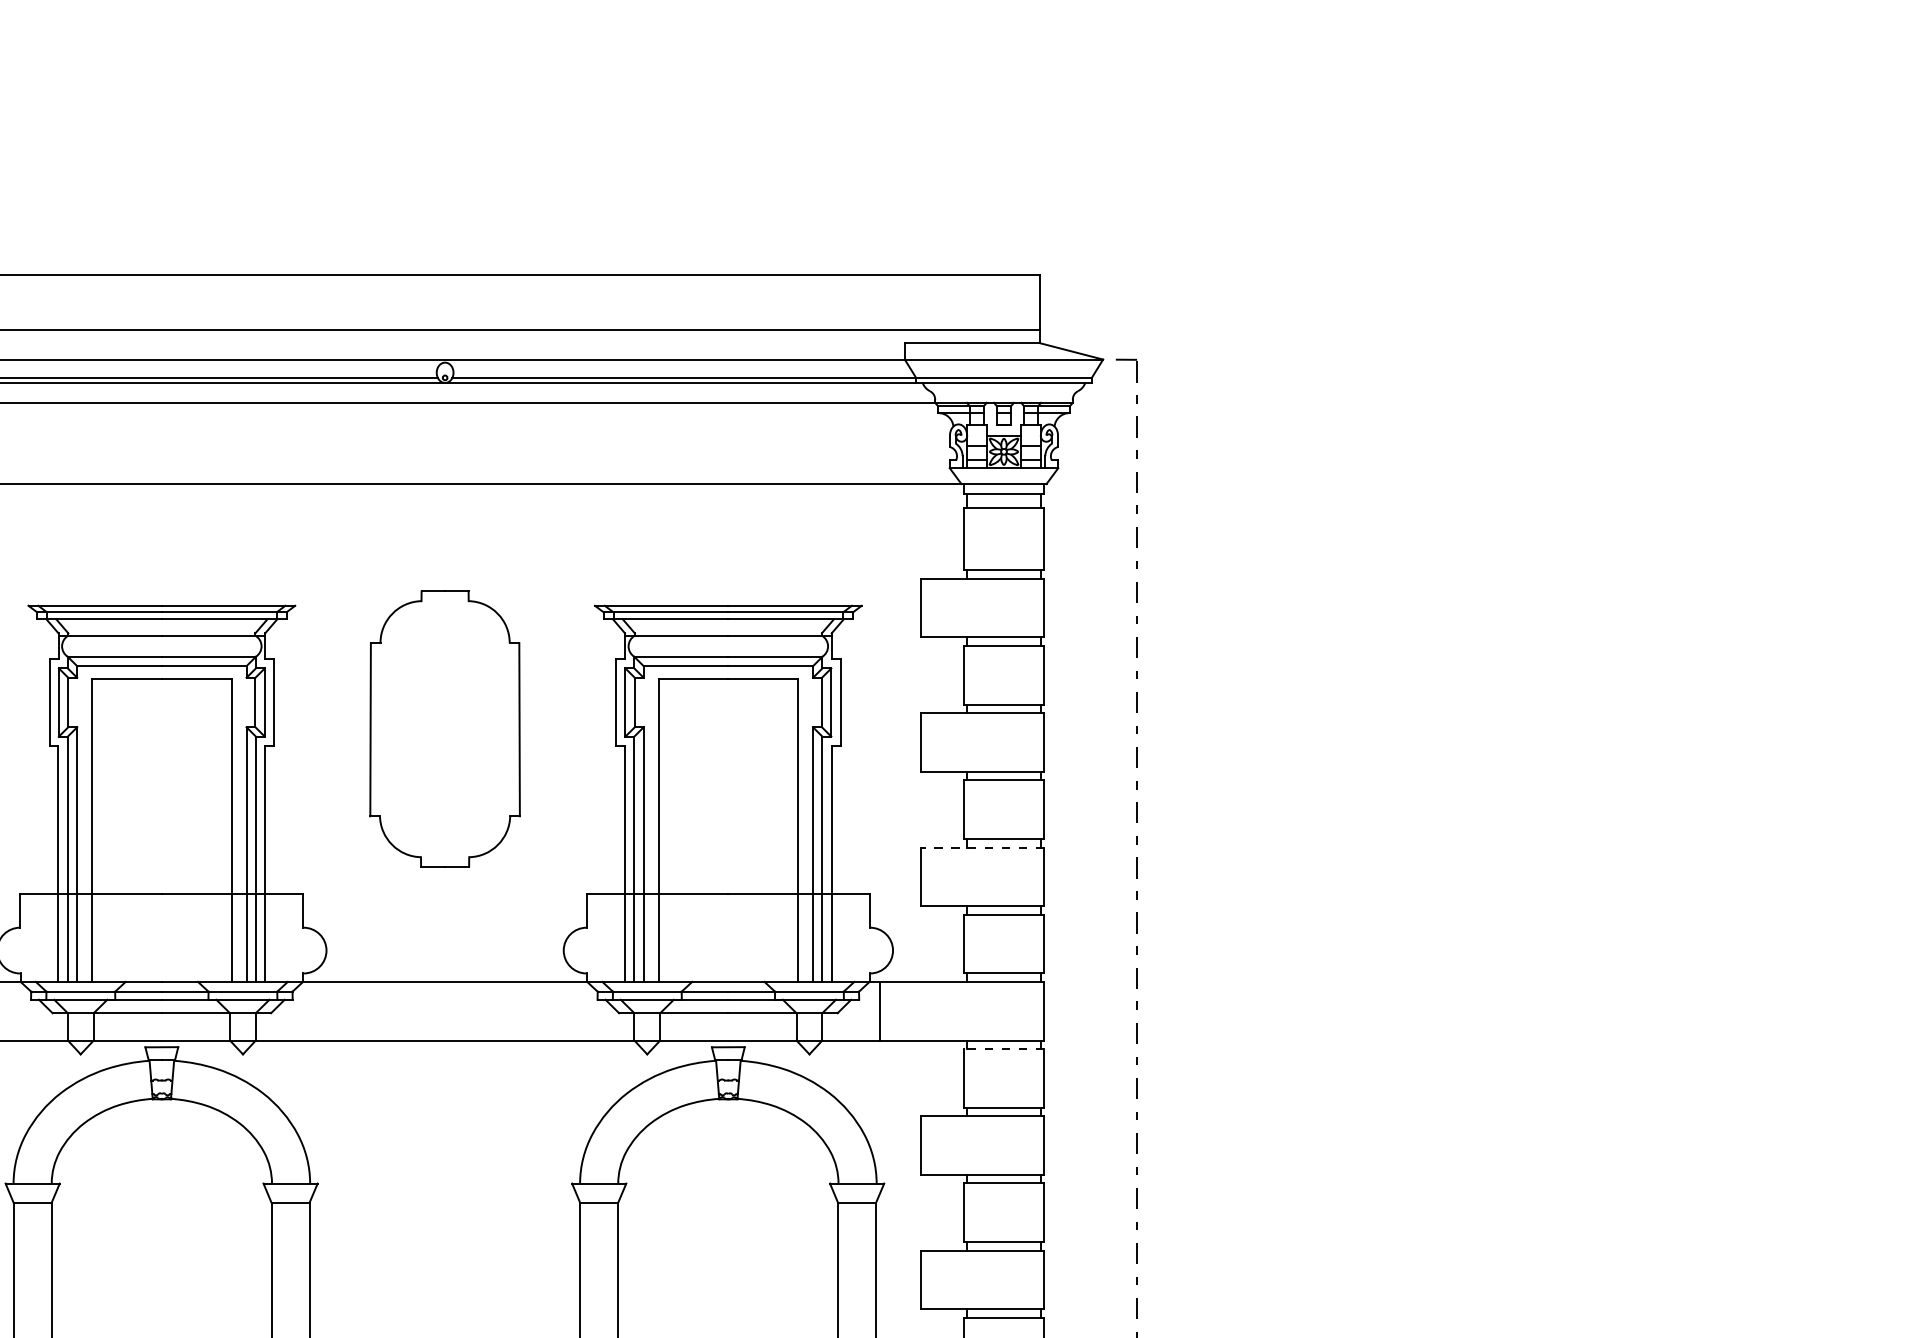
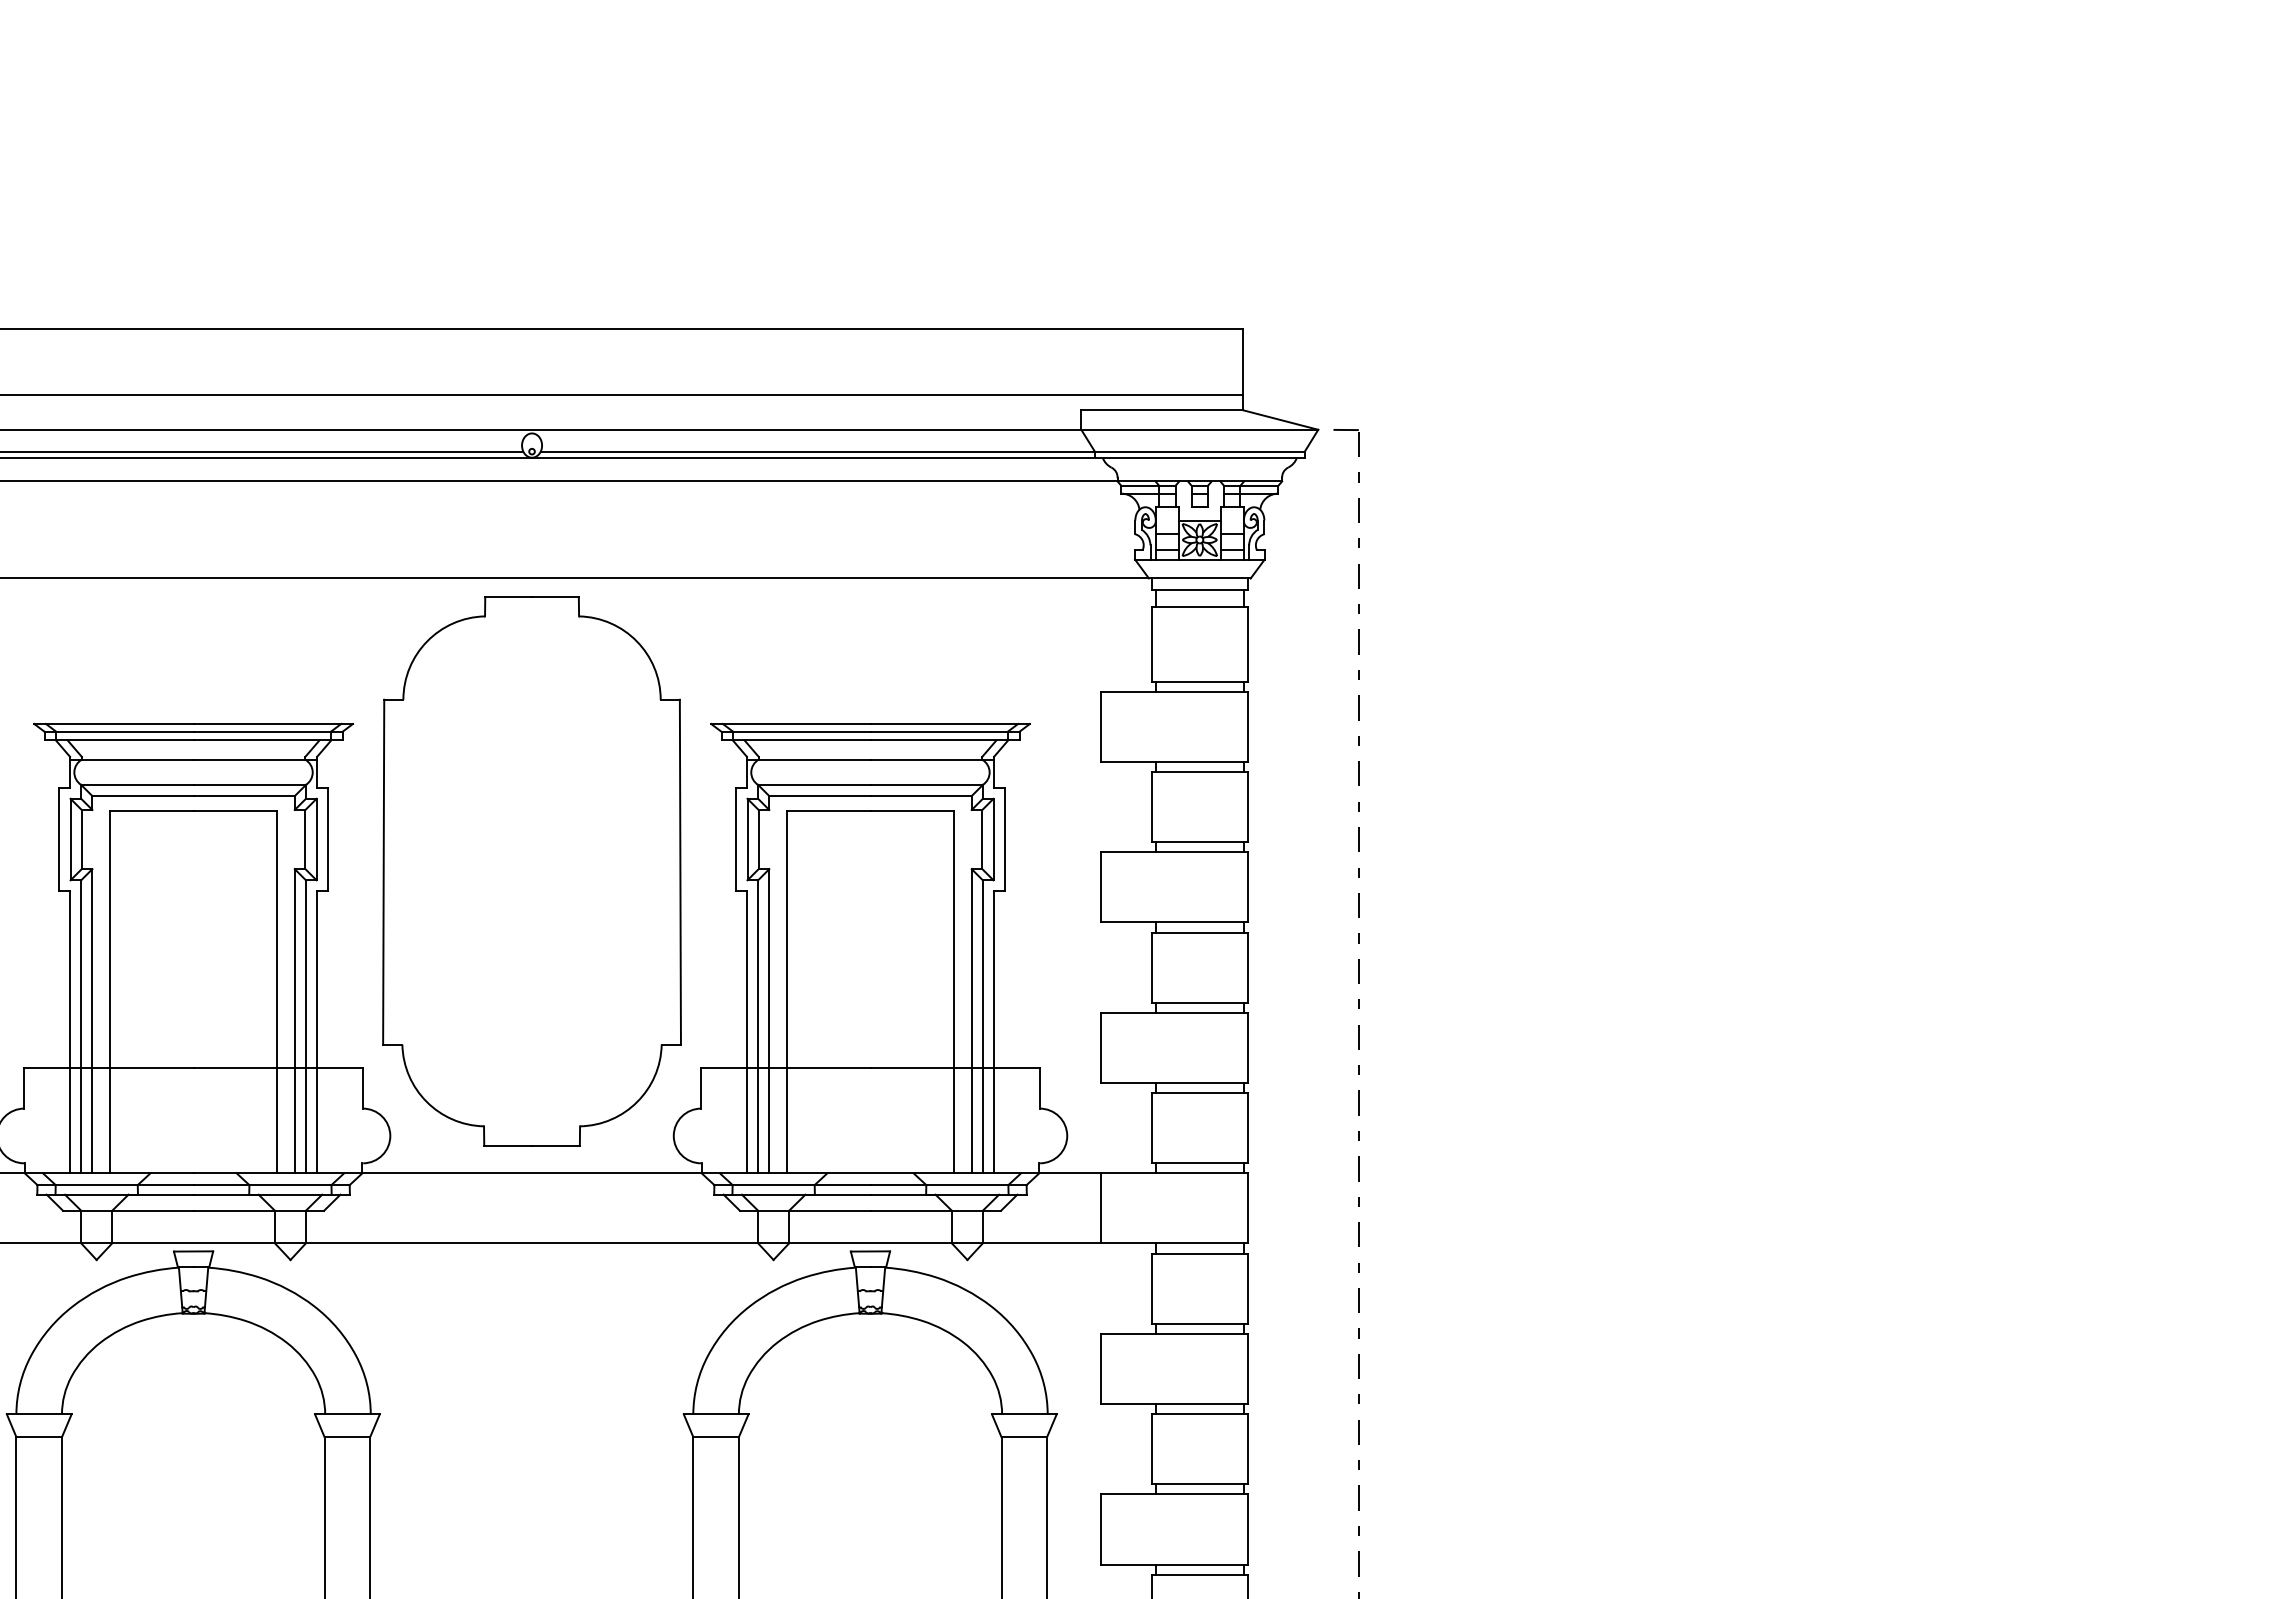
part: (444, 729) -> (531, 871), size x1.67
line: (982, 847) -> (1174, 1012), dashed -> solid
line: (879, 1011) -> (1101, 1208), moved
line: (1003, 1048) -> (1199, 1253), dashed -> solid

